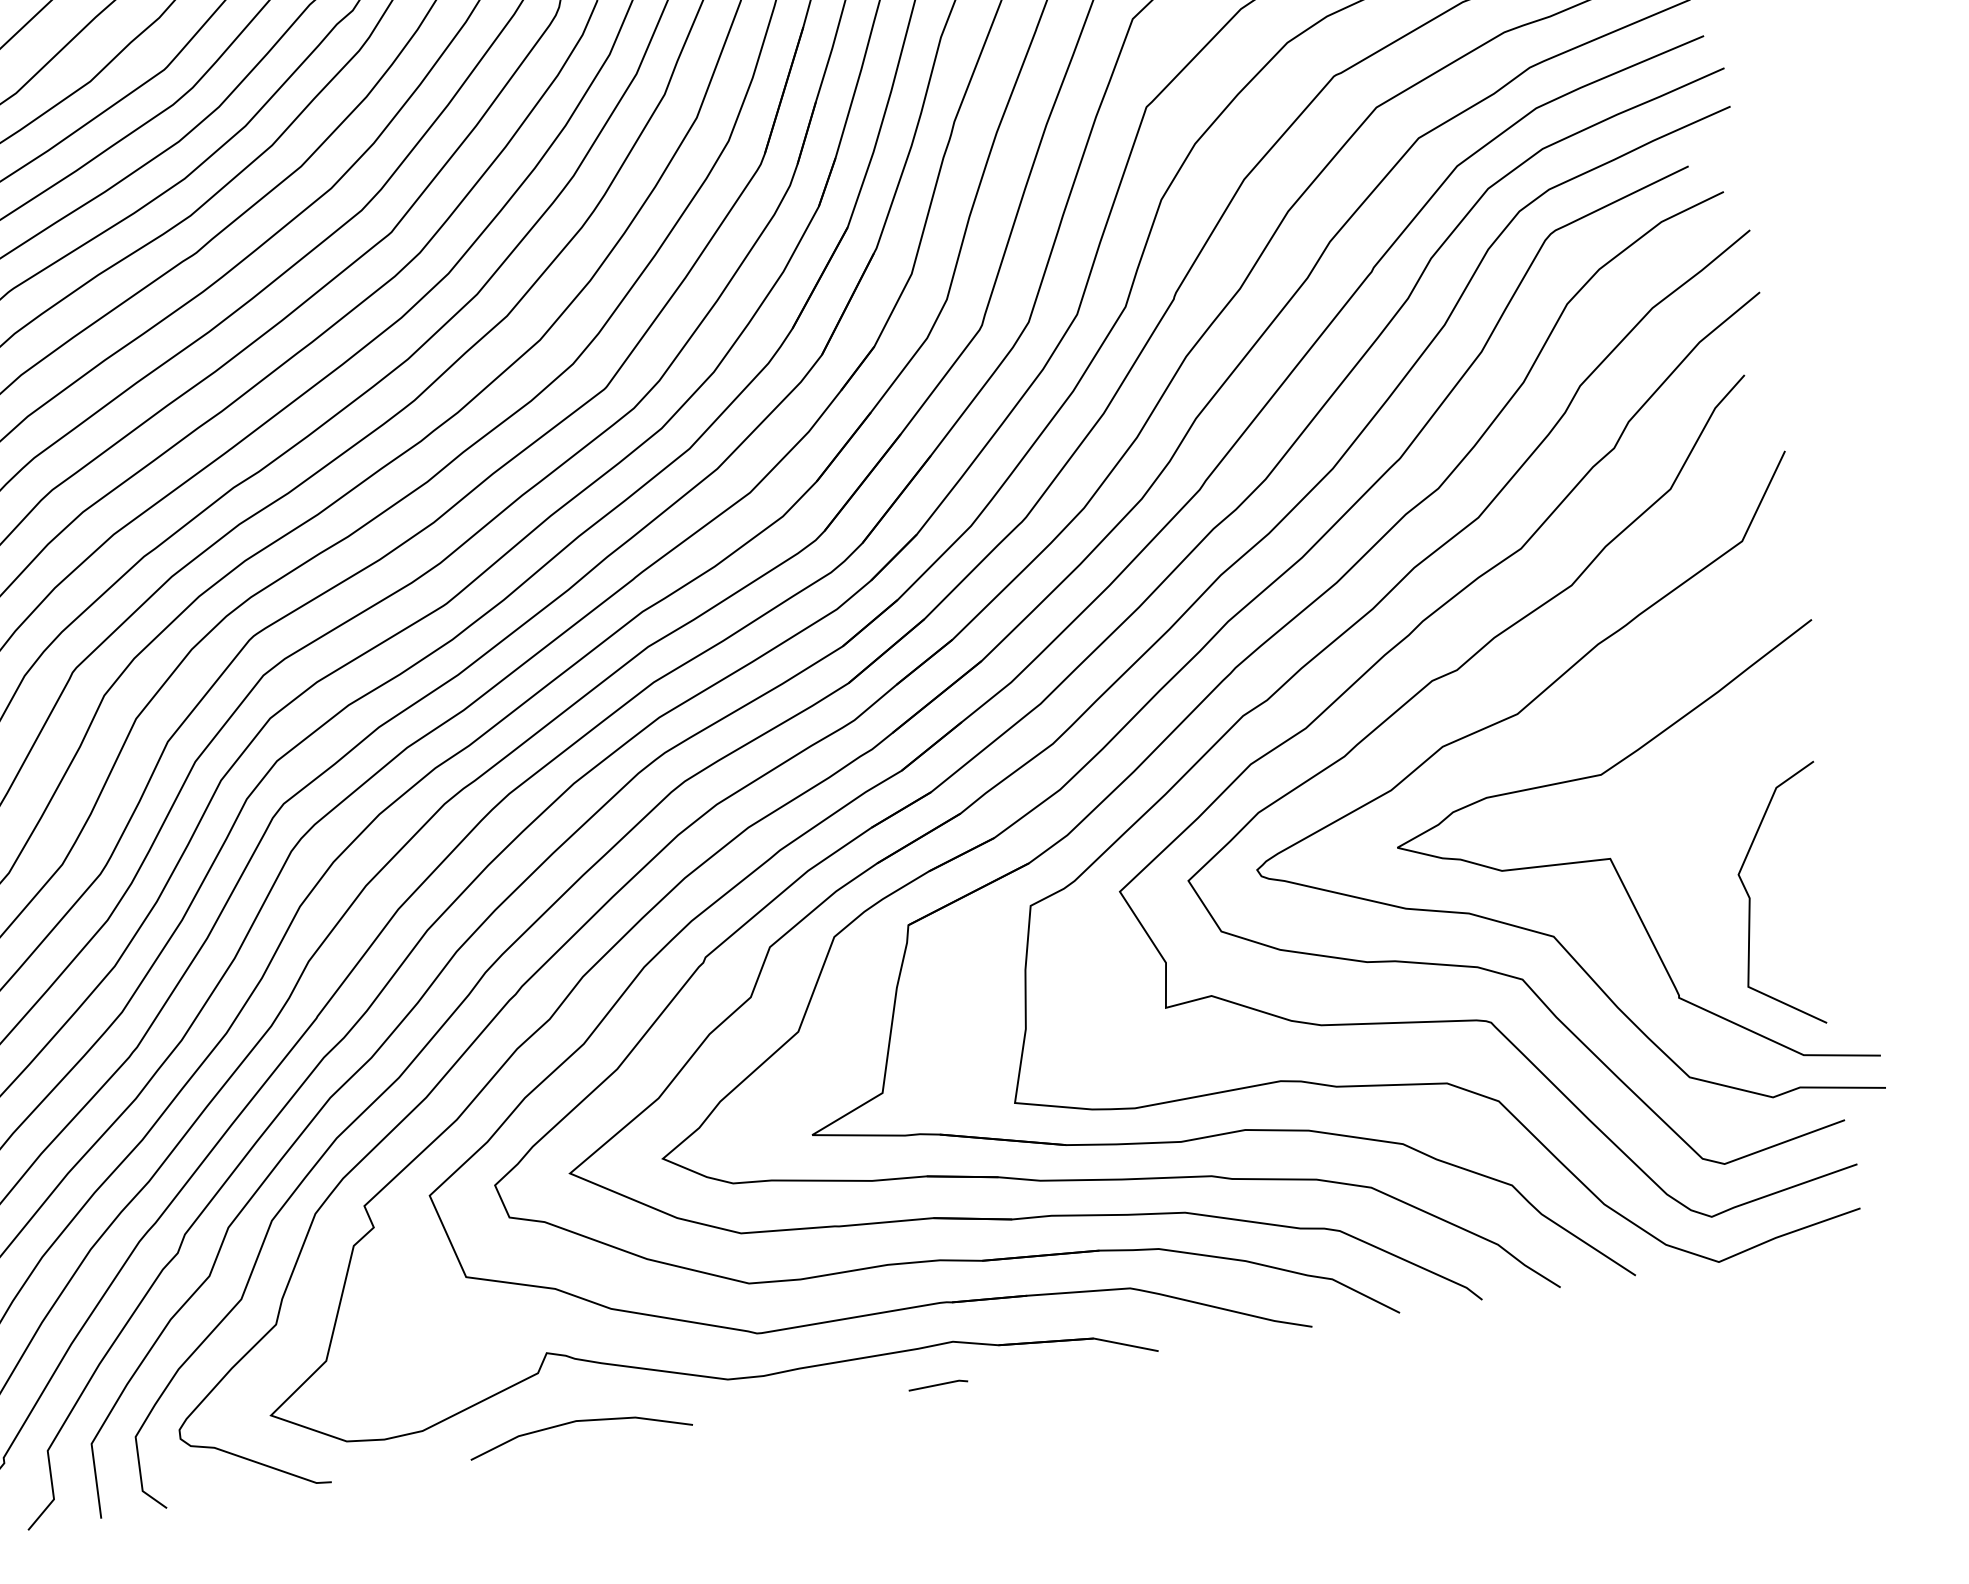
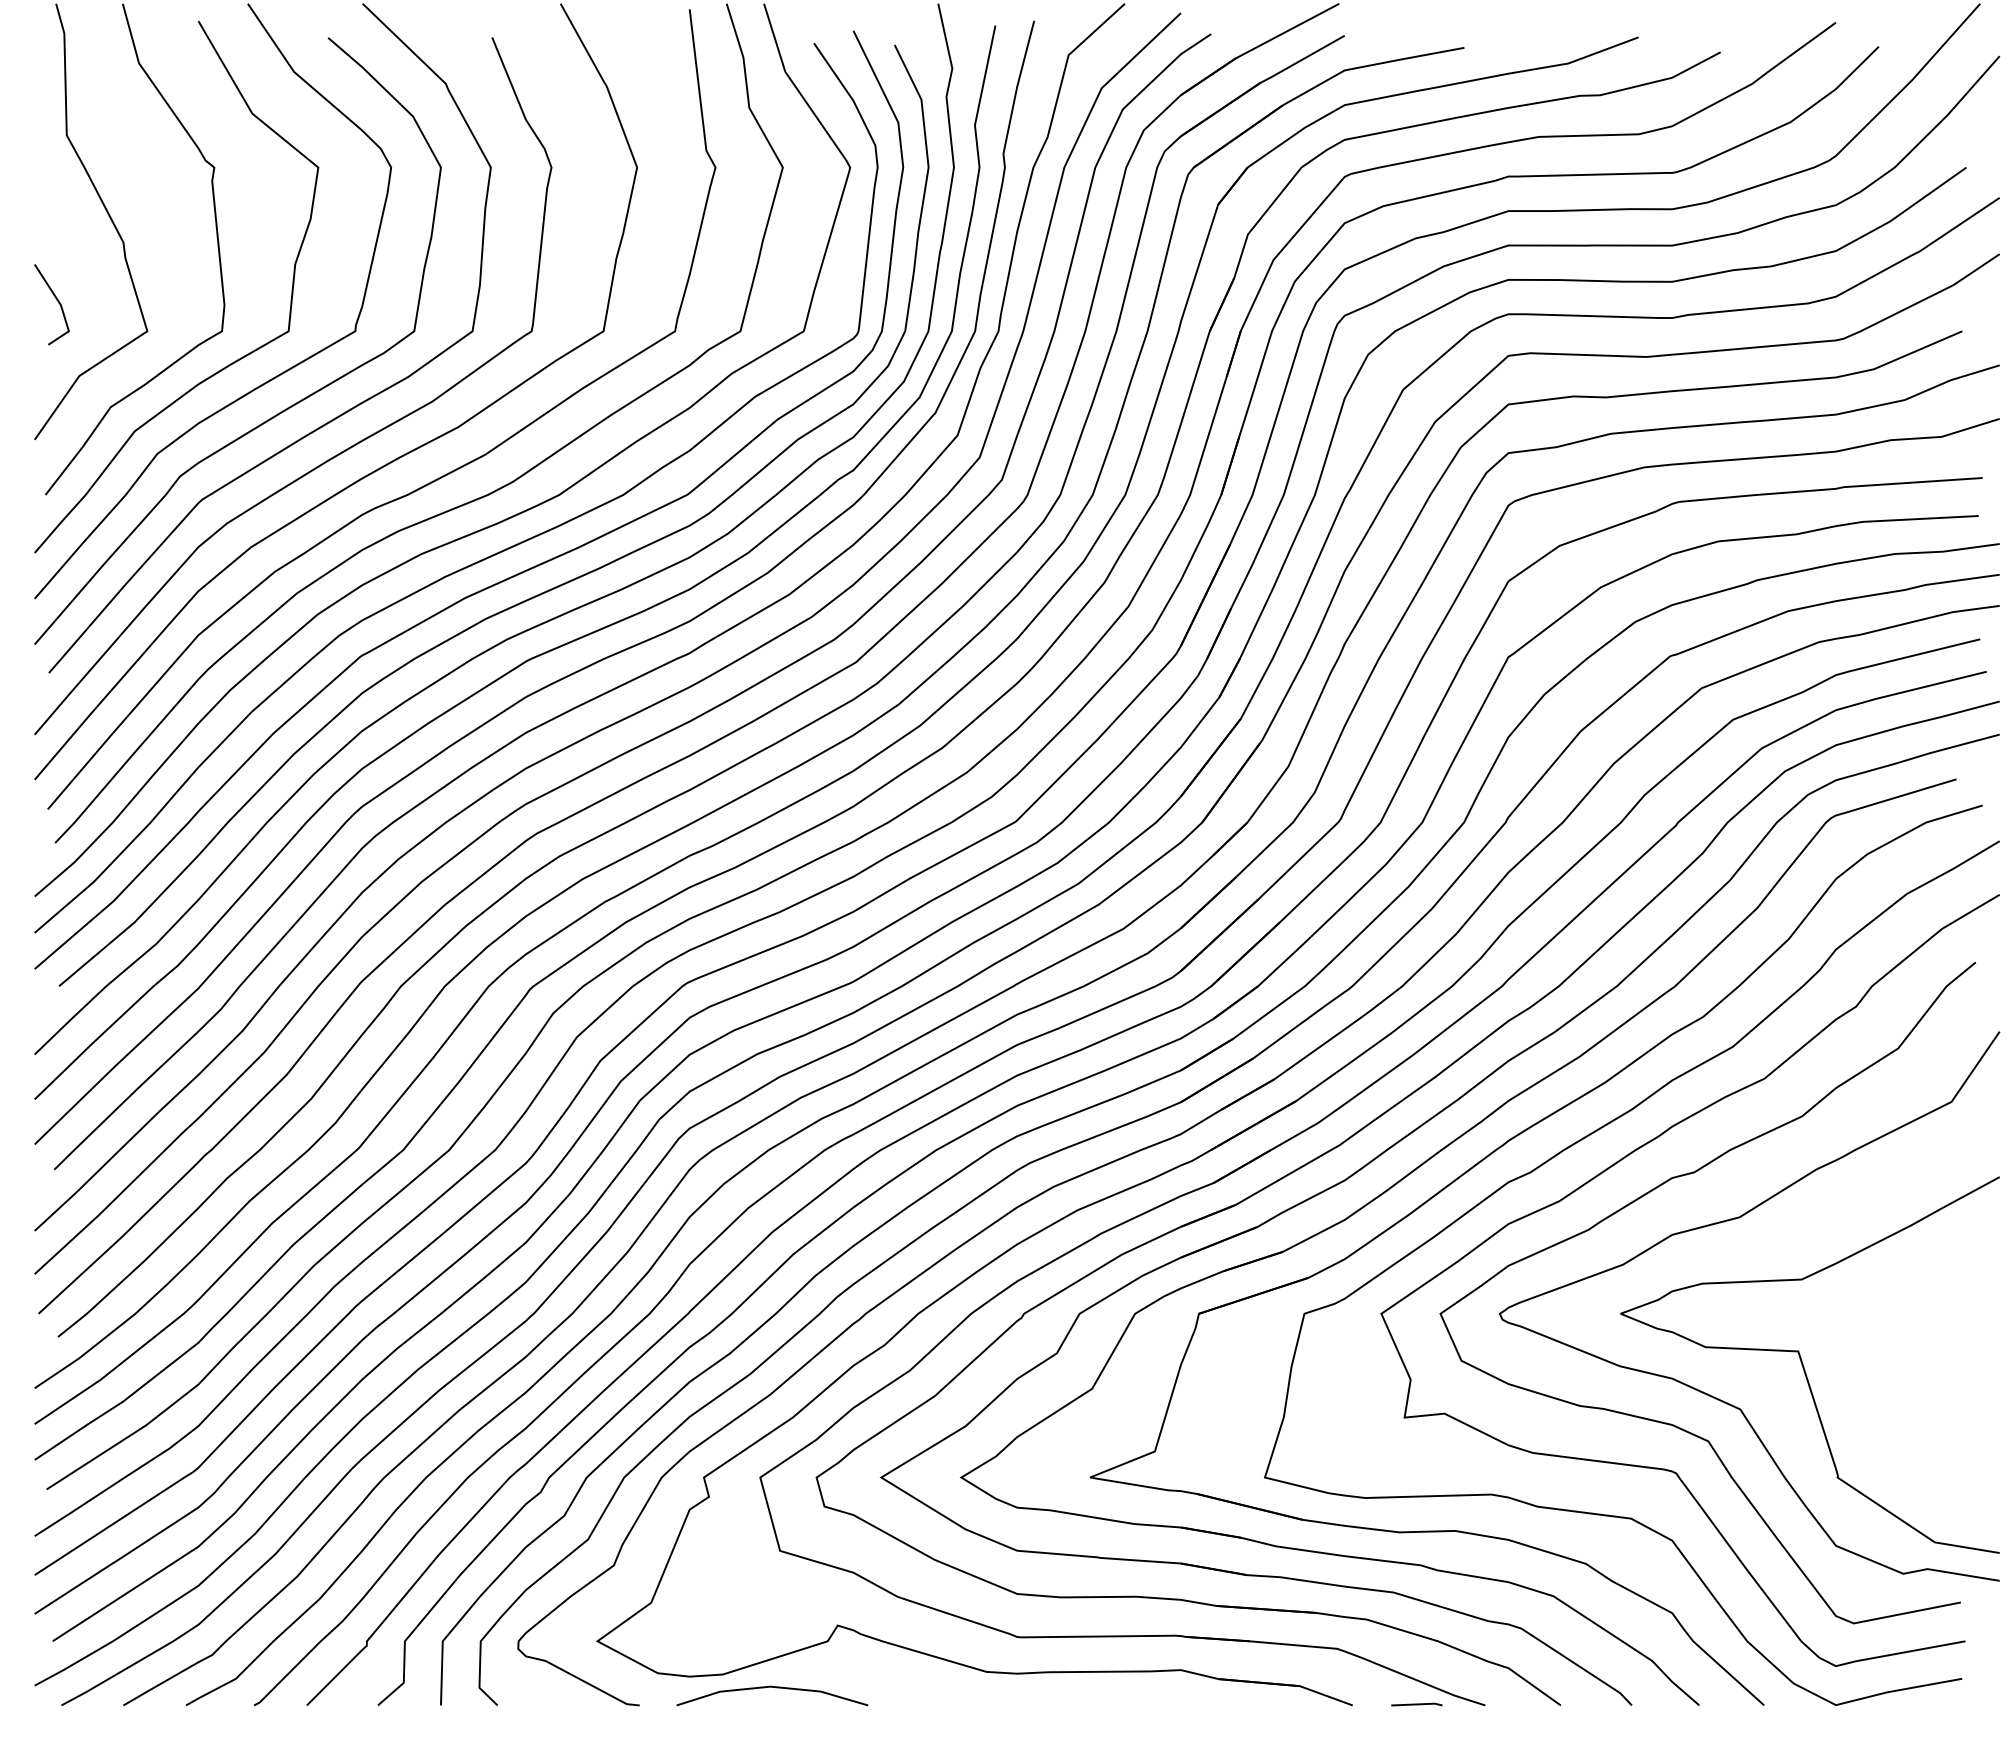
curve: (1751, 898) -> (1911, 1403), removed
line: (937, 1385) -> (1416, 1704), moved
line: (578, 1421) -> (772, 1687), moved

